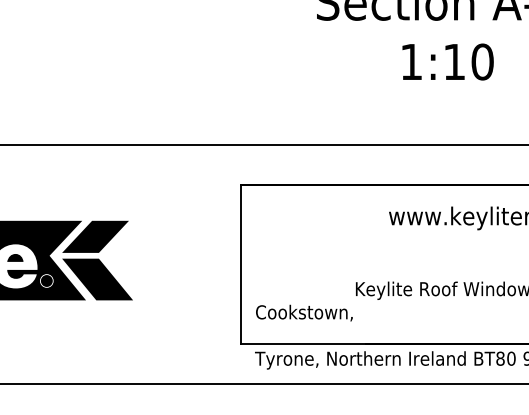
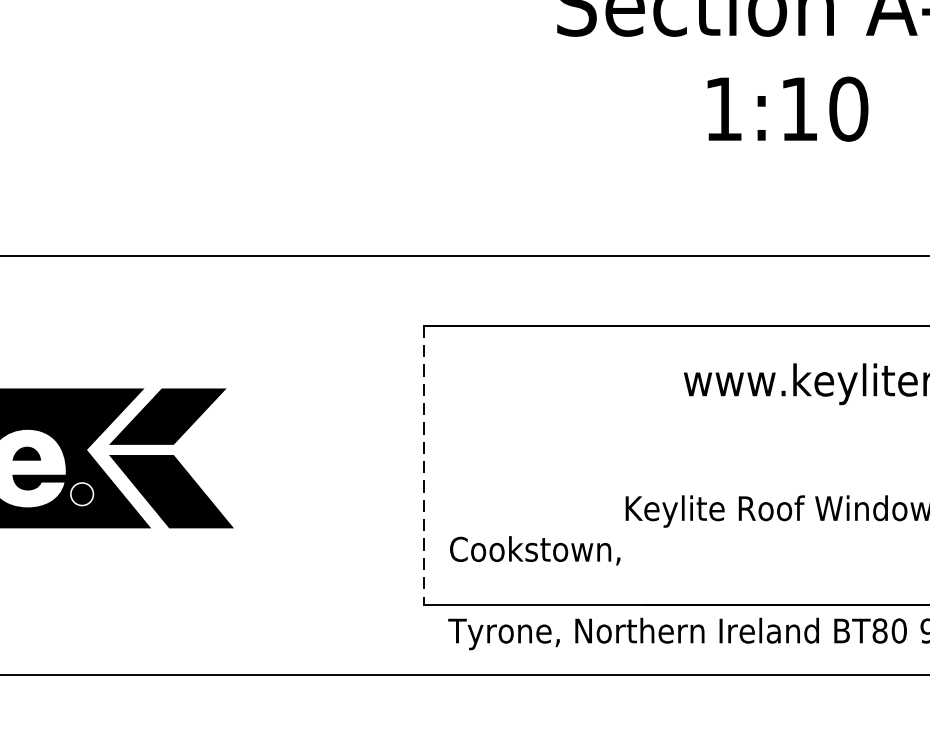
line: (241, 264) -> (424, 465), solid -> dashed

